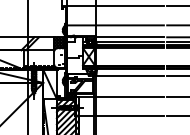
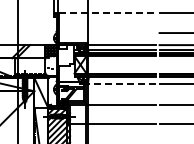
line: (115, 6) -> (107, 13), solid -> dashed
line: (115, 25) -> (107, 33), removed
line: (128, 76) -> (120, 84), solid -> dashed

